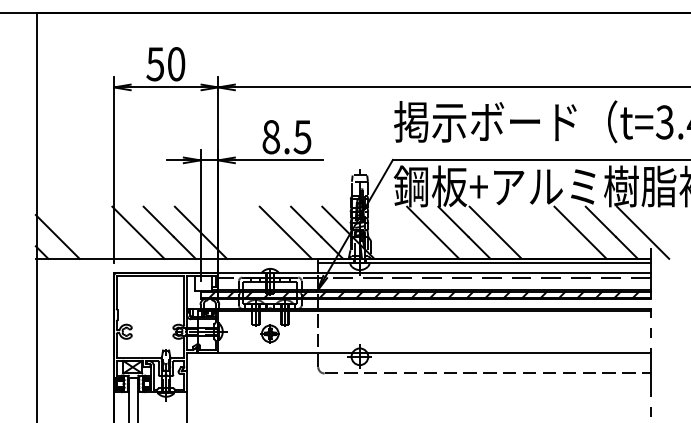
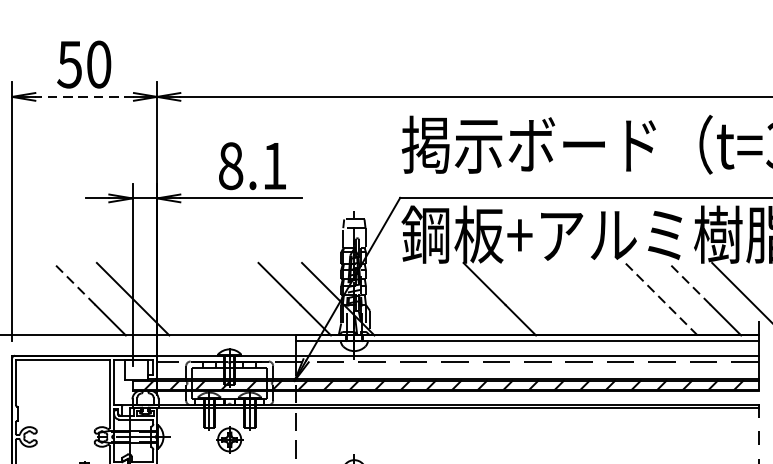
line: (165, 87) -> (83, 97), solid -> dashed
text: (302, 137) -> (274, 166), 8.5 -> 8.1
line: (158, 221) -> (74, 283), solid -> dashed
line: (600, 221) -> (689, 283), solid -> dashed
line: (138, 232) -> (46, 298), removed
line: (285, 232) -> (250, 298), removed
line: (433, 232) -> (456, 298), removed
line: (495, 232) -> (543, 298), removed
line: (580, 232) -> (661, 298), solid -> dashed

